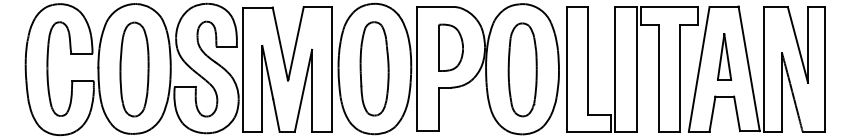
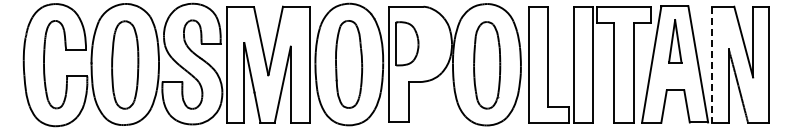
part: (451, 47) -> (407, 43), moved
part: (724, 57) -> (675, 41), moved
line: (764, 70) -> (712, 65), solid -> dashed

